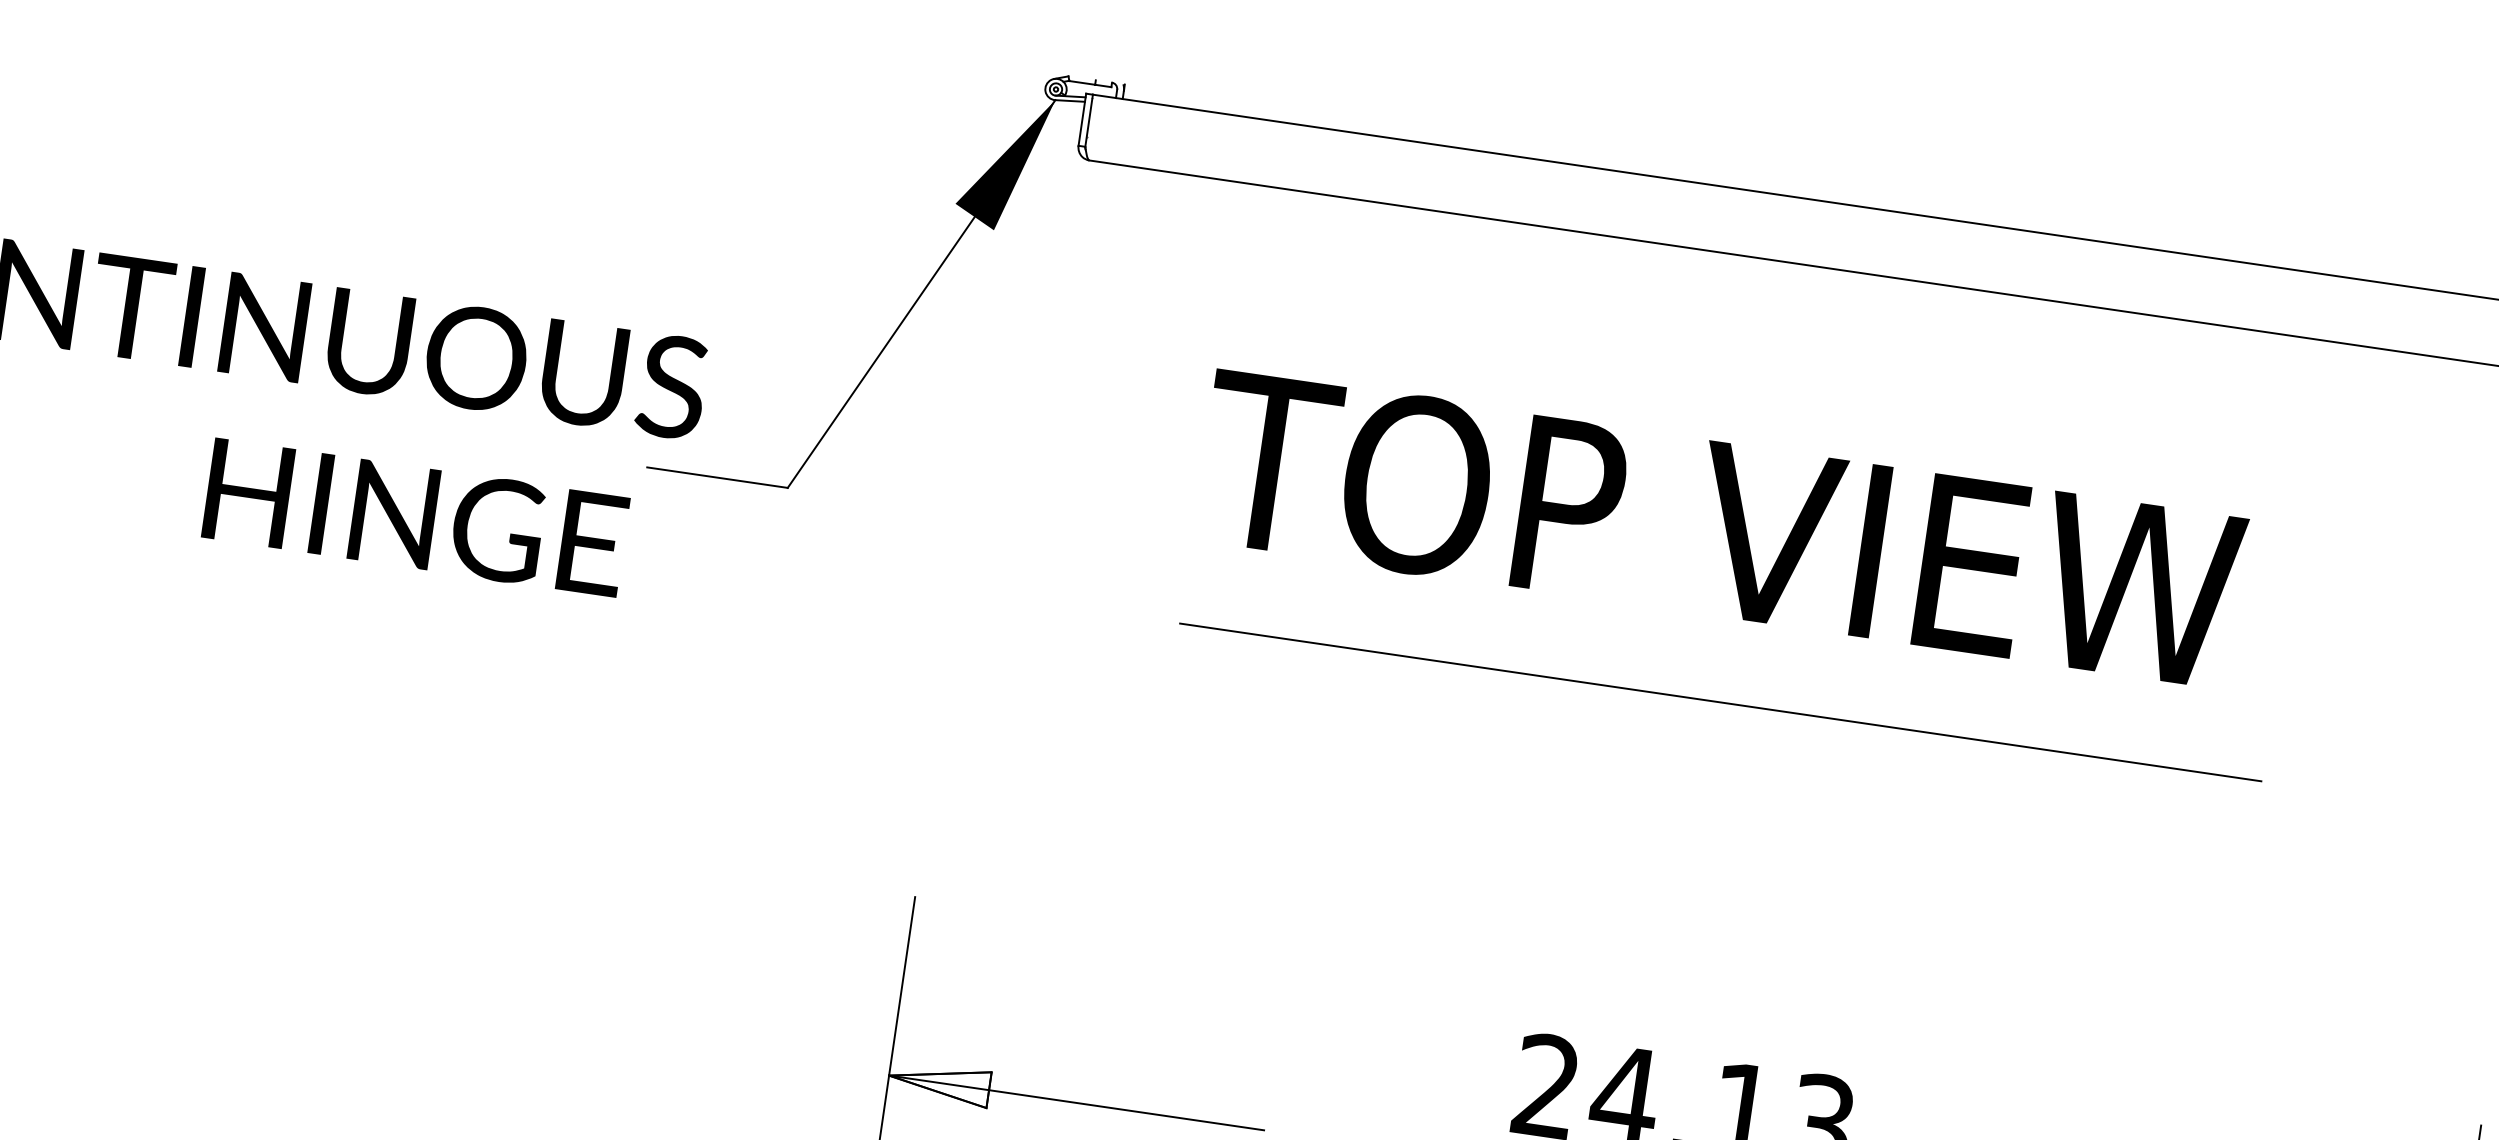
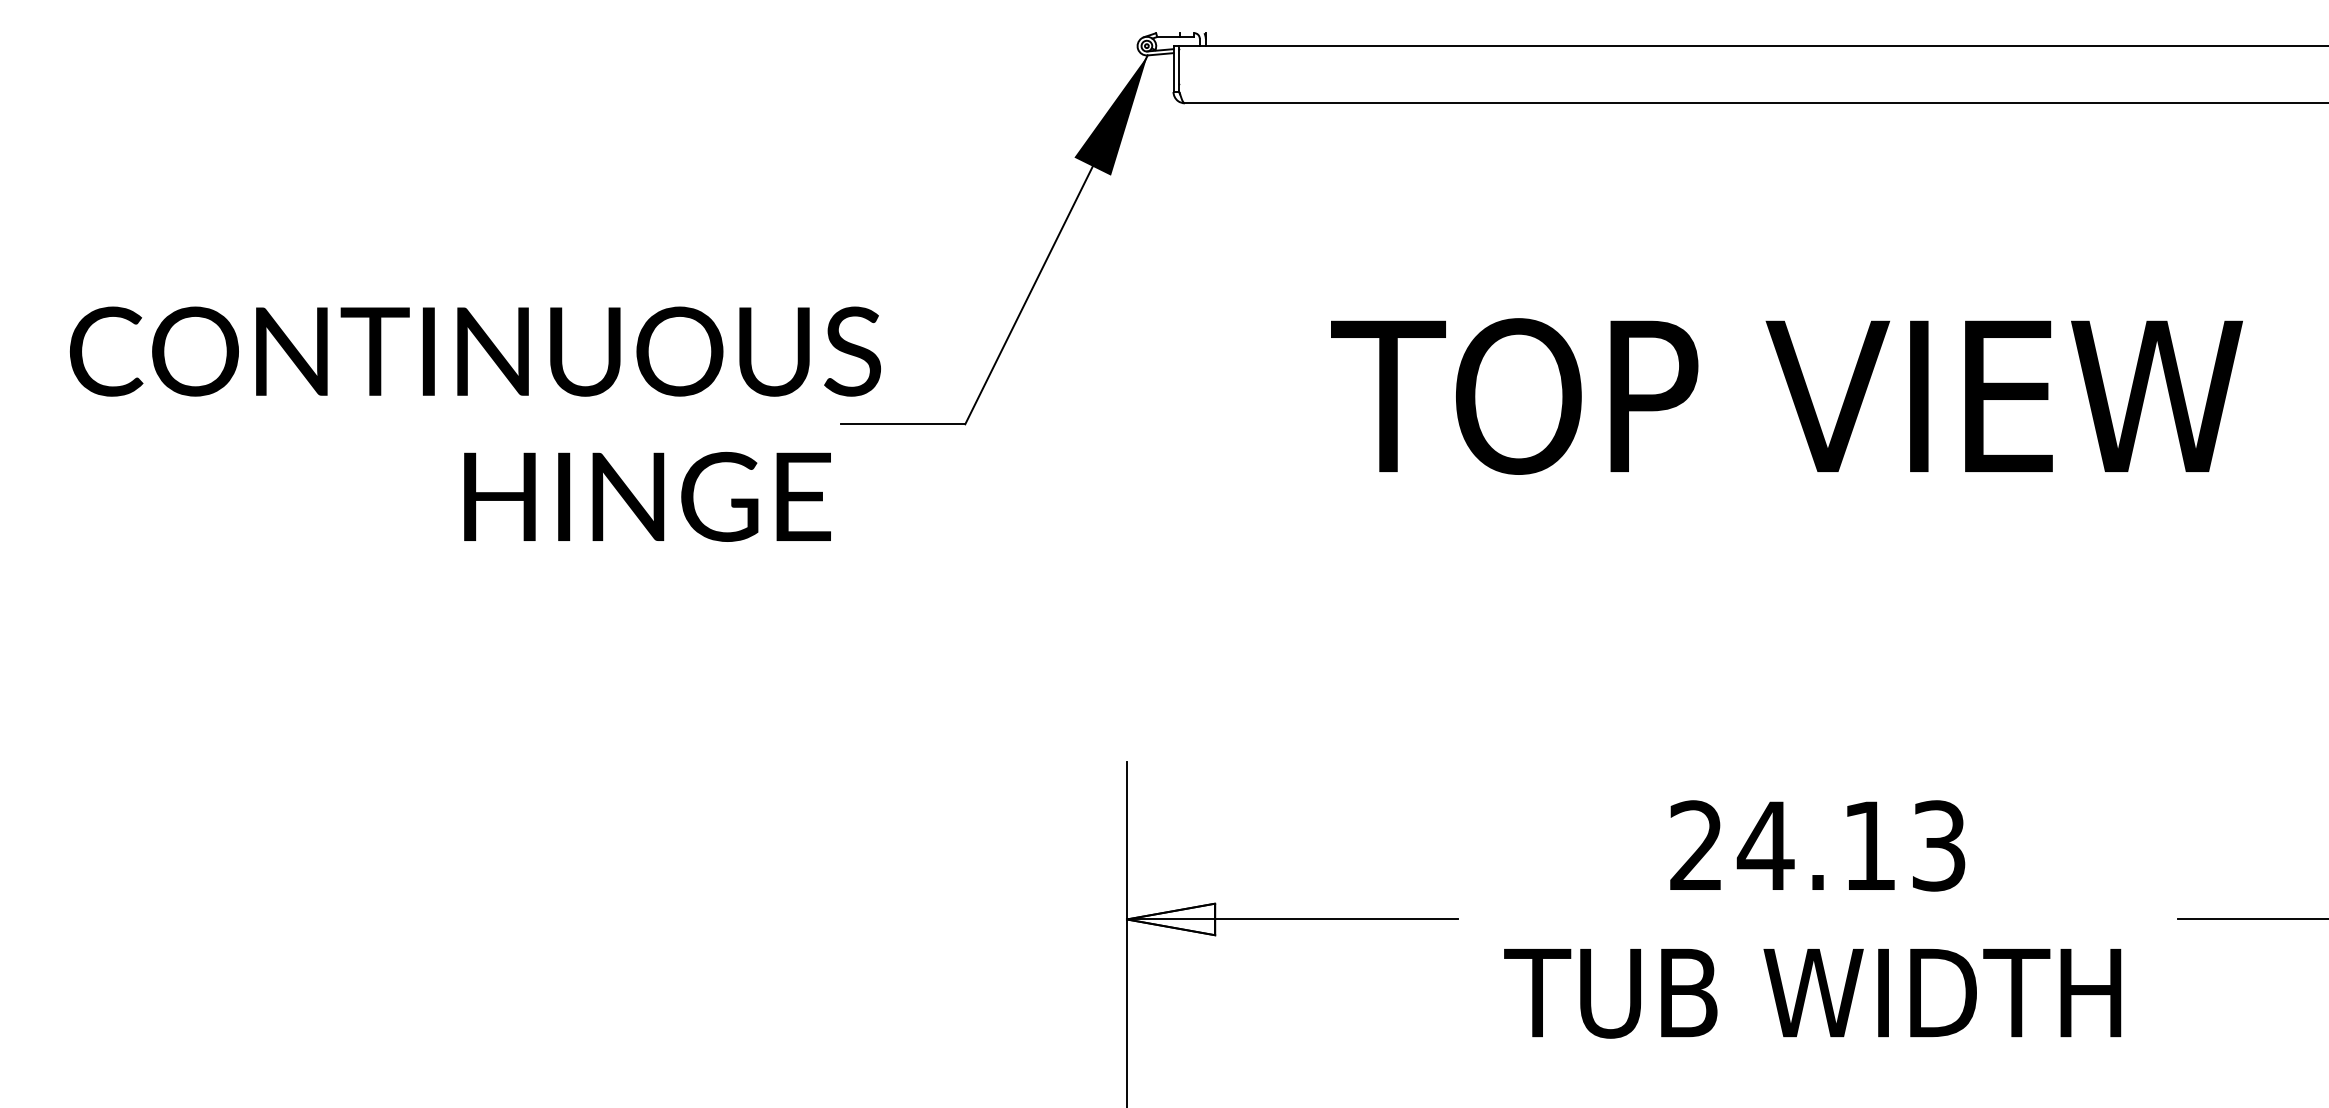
text: (1720, 529) -> (1786, 396), moved
line: (1720, 702) -> (1798, 492), removed

